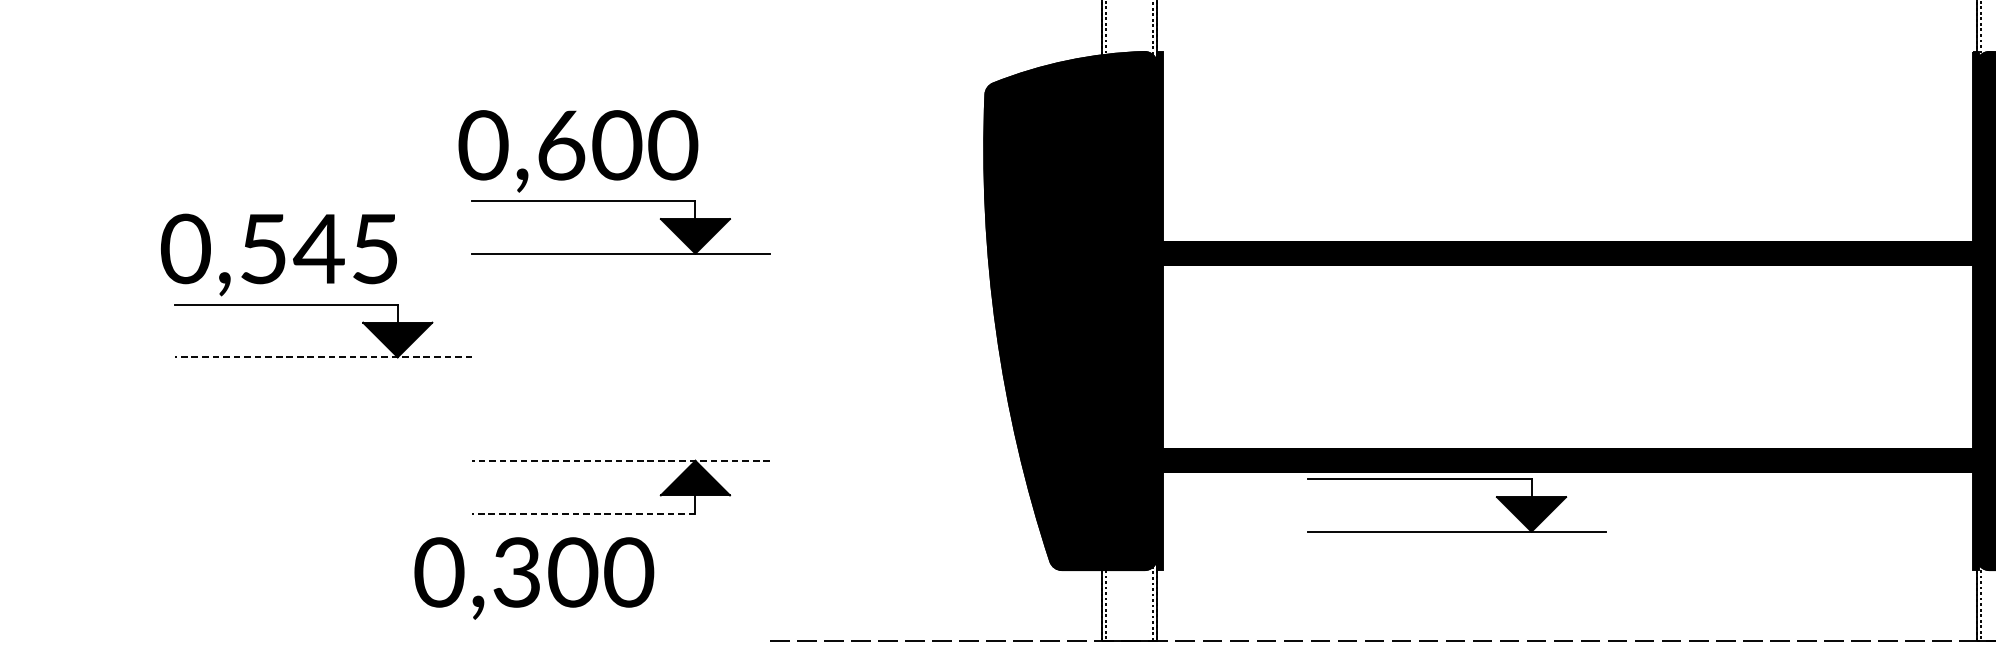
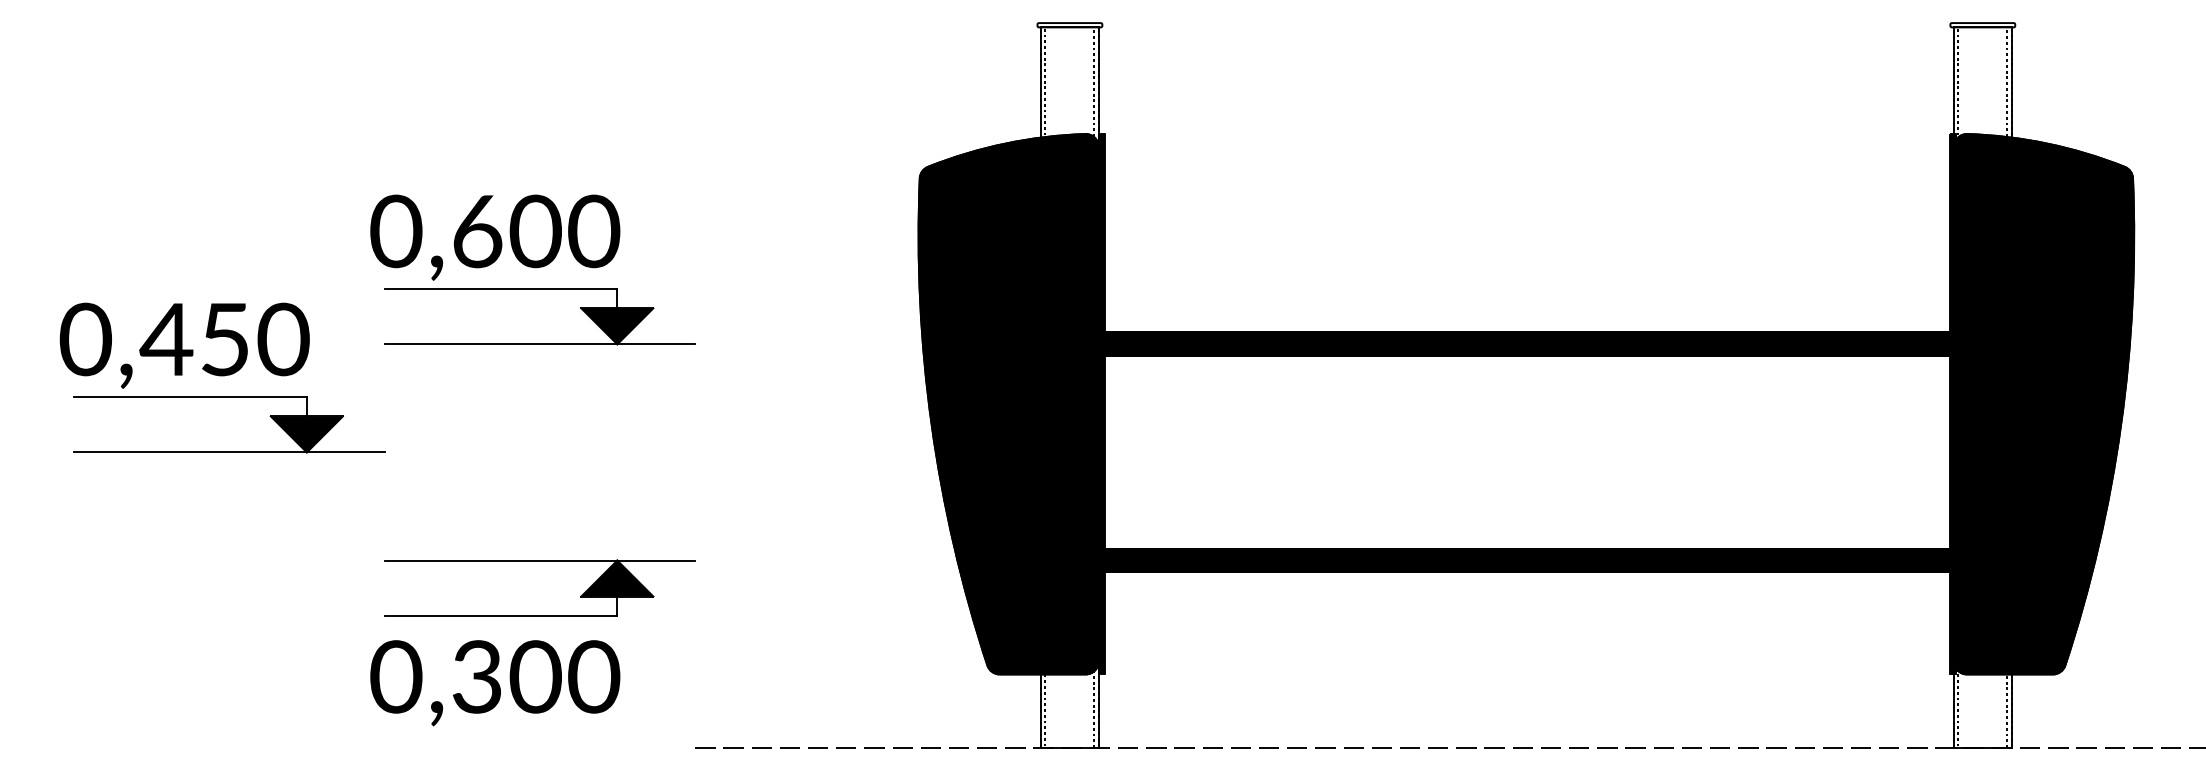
text: (318, 248) -> (224, 339), 0,545 -> 0,450
line: (322, 357) -> (228, 452), dashed -> solid
line: (620, 460) -> (539, 560), dashed -> solid
part: (1456, 479) -> (1411, 579), removed
line: (583, 513) -> (500, 615), dashed -> solid
text: (534, 578) -> (495, 683), moved

